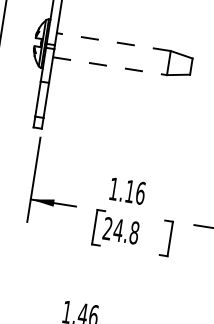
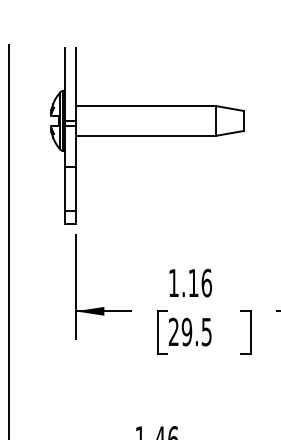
line: (113, 42) -> (145, 106), dashed -> solid
line: (110, 66) -> (146, 135), dashed -> solid
text: (126, 231) -> (196, 331), 24.8 -> 29.5

